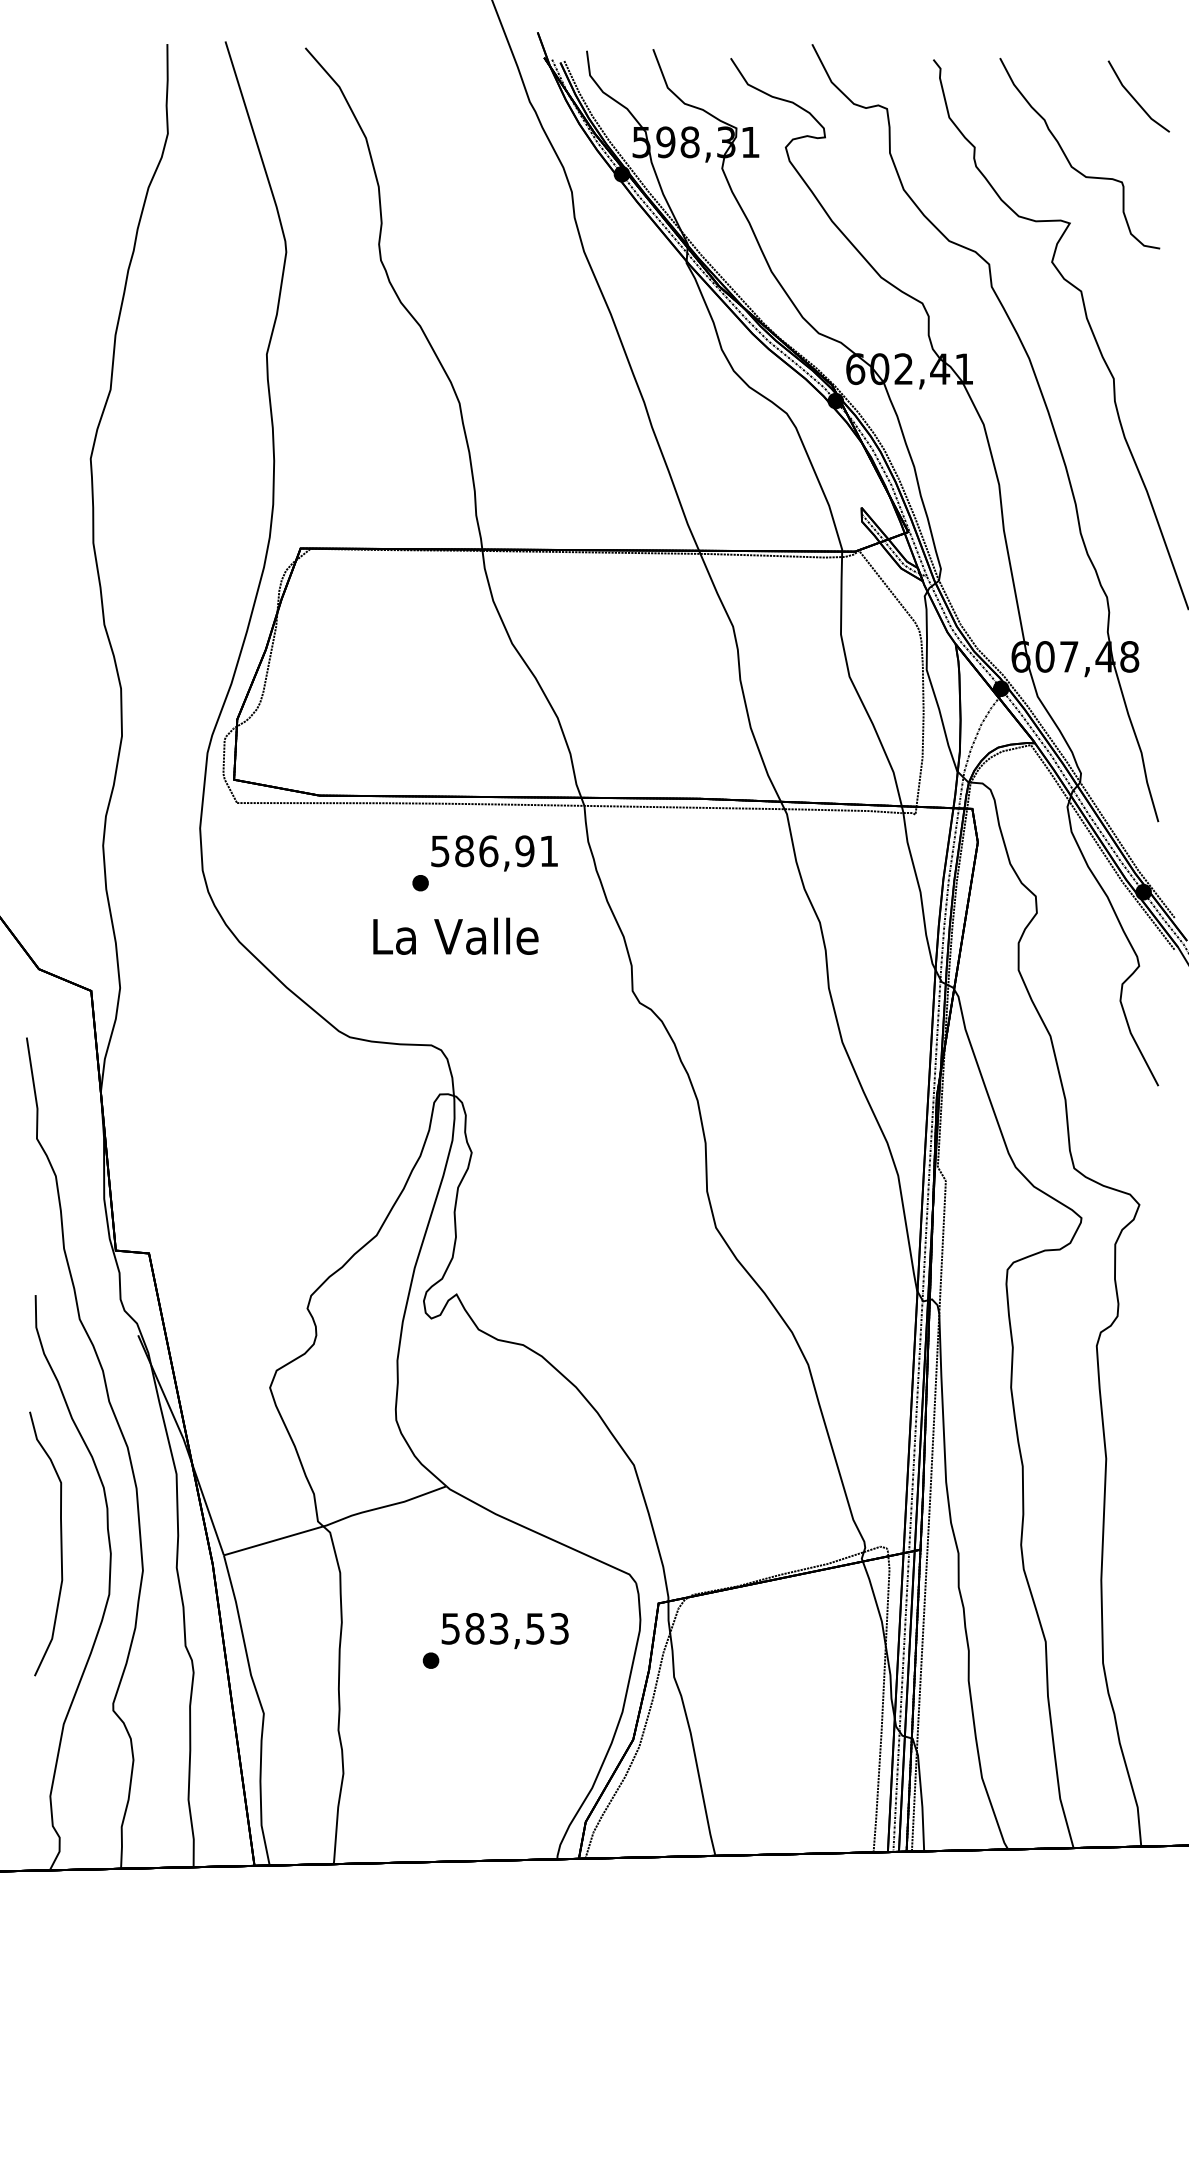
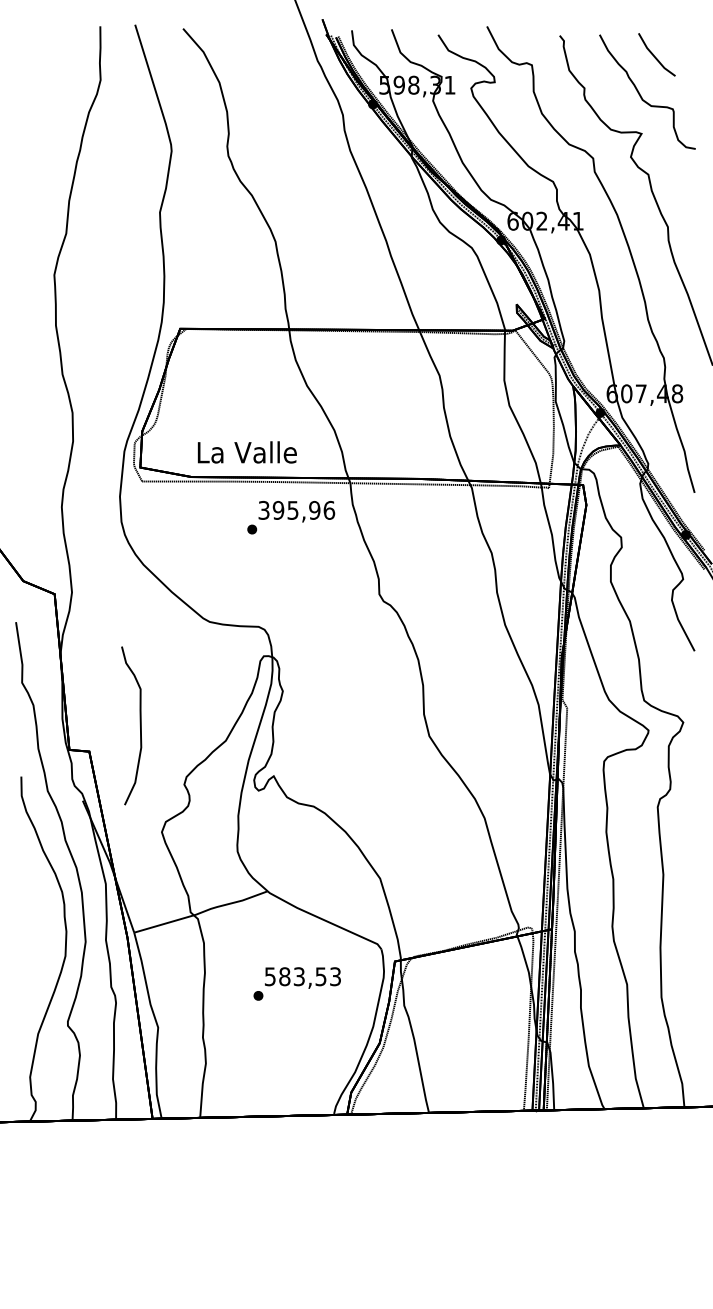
part: (1138, 96) -> (656, 54), moved
text: (496, 849) -> (297, 509), 586,91 -> 395,96
text: (454, 936) -> (246, 452), moved
curve: (59, 1541) -> (139, 724), moved

